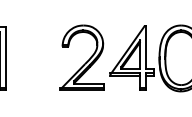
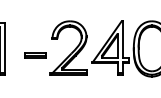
part: (42, 66) -> (35, 55), added

